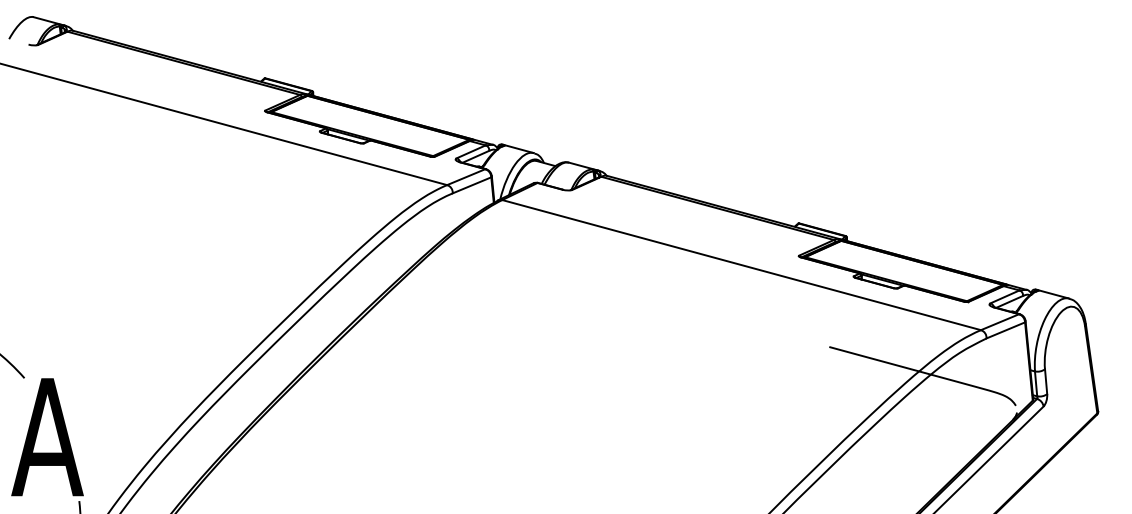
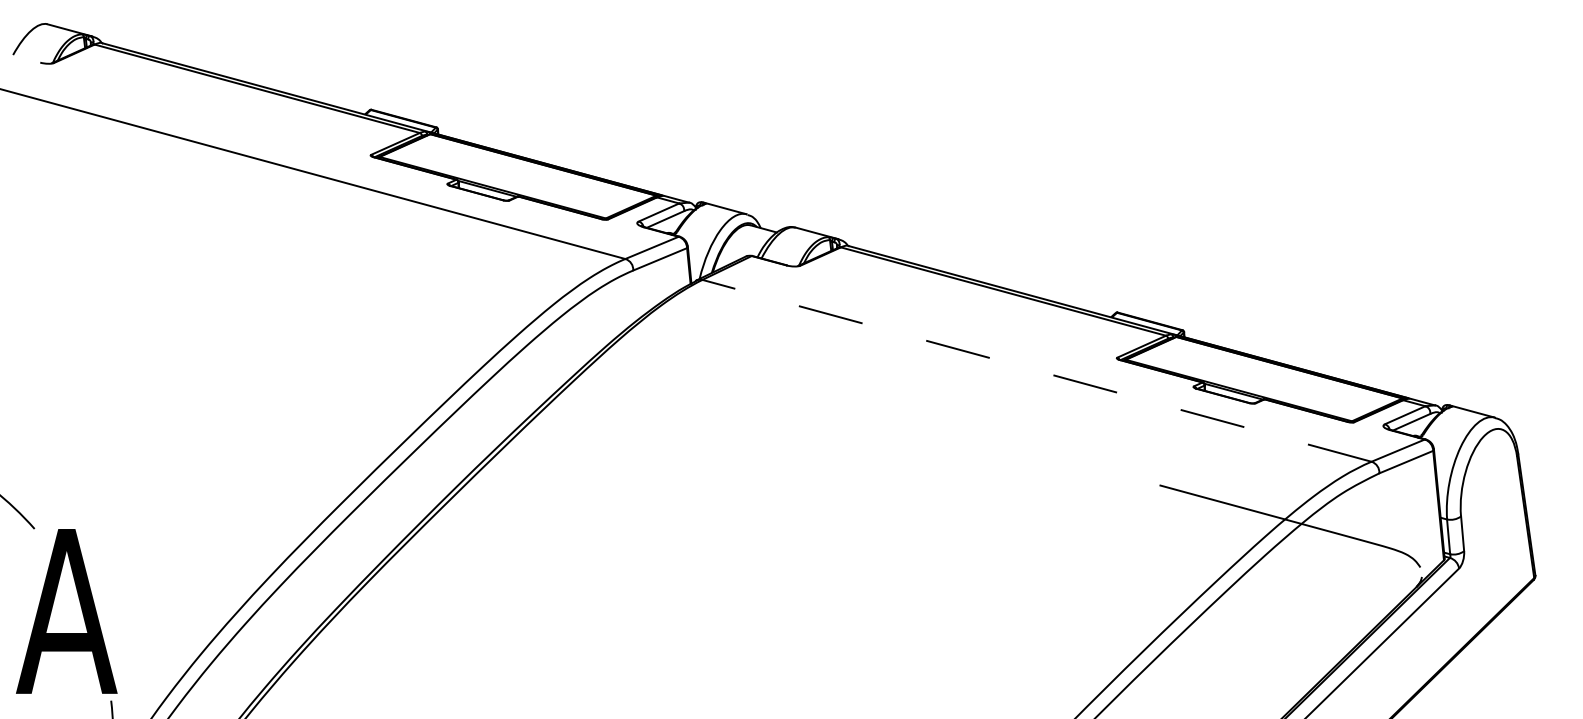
line: (741, 264) -> (1037, 370), solid -> dashed

